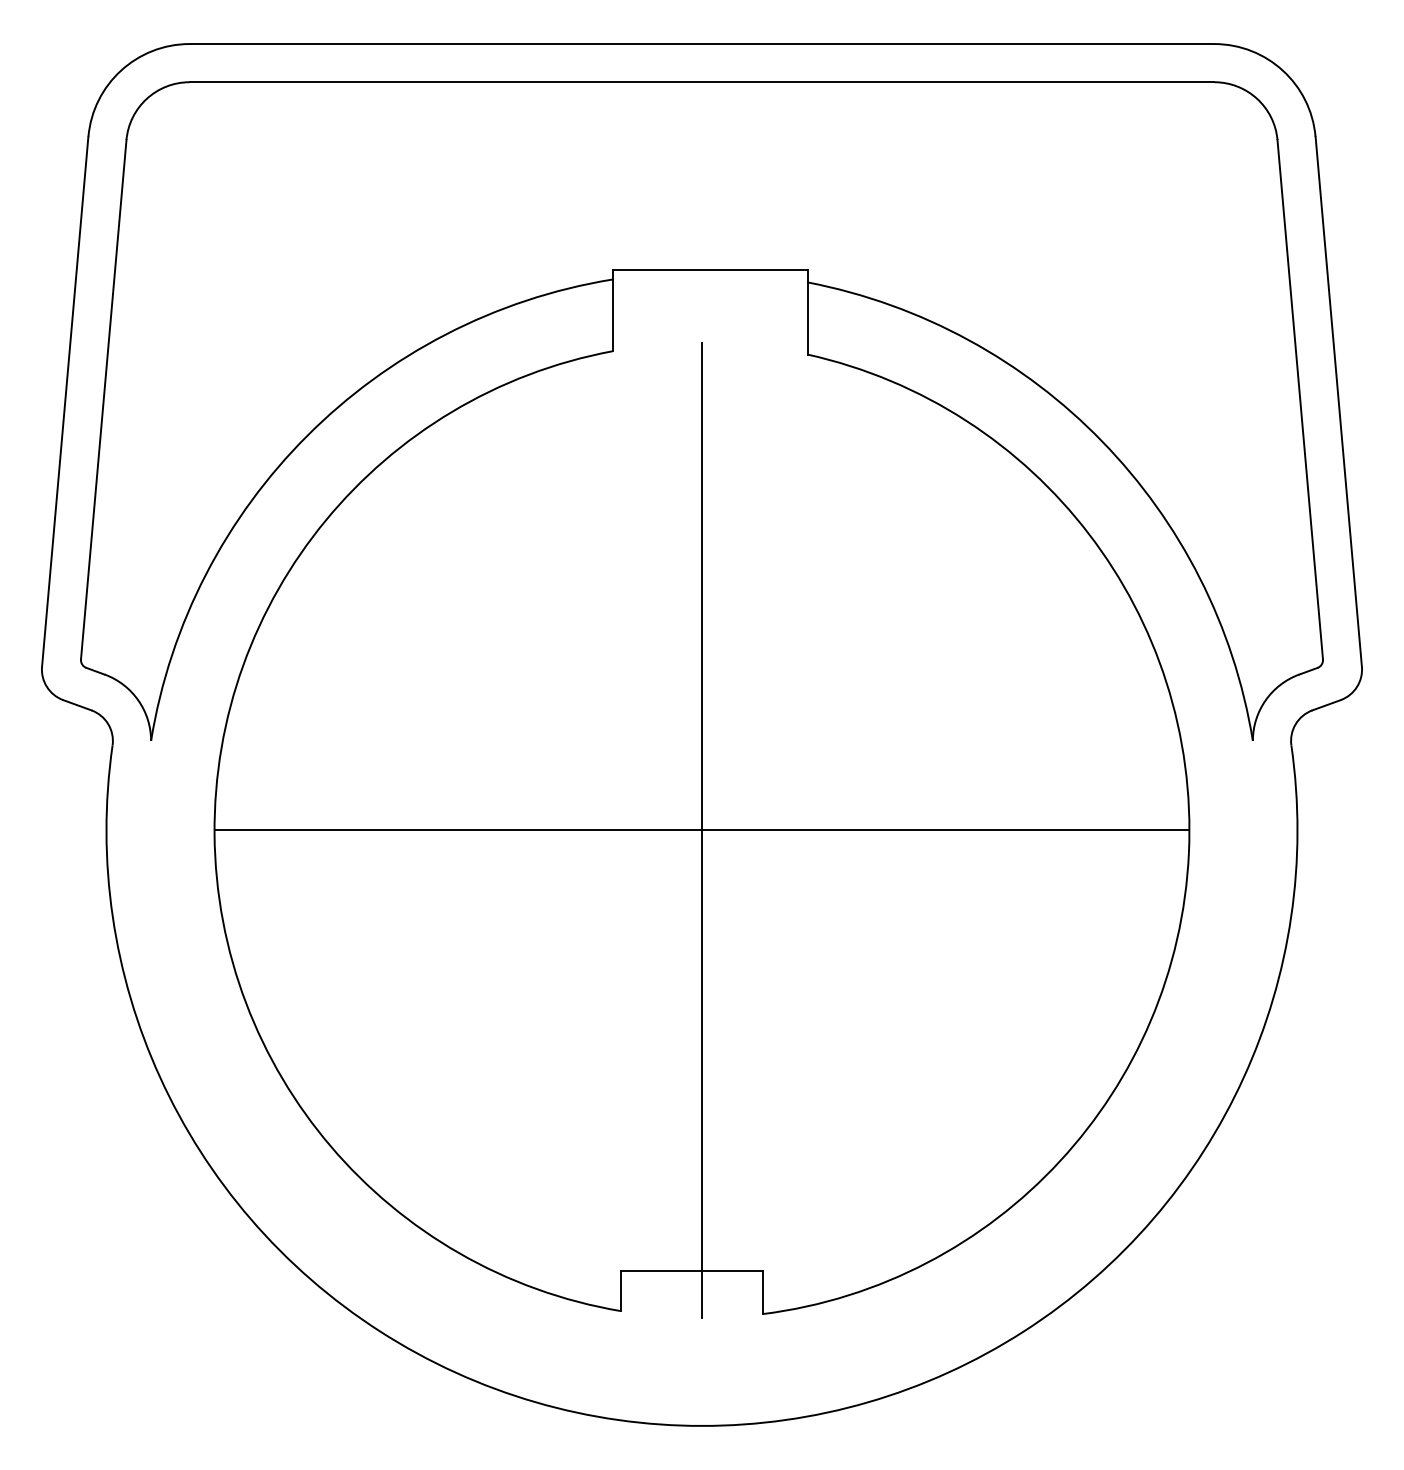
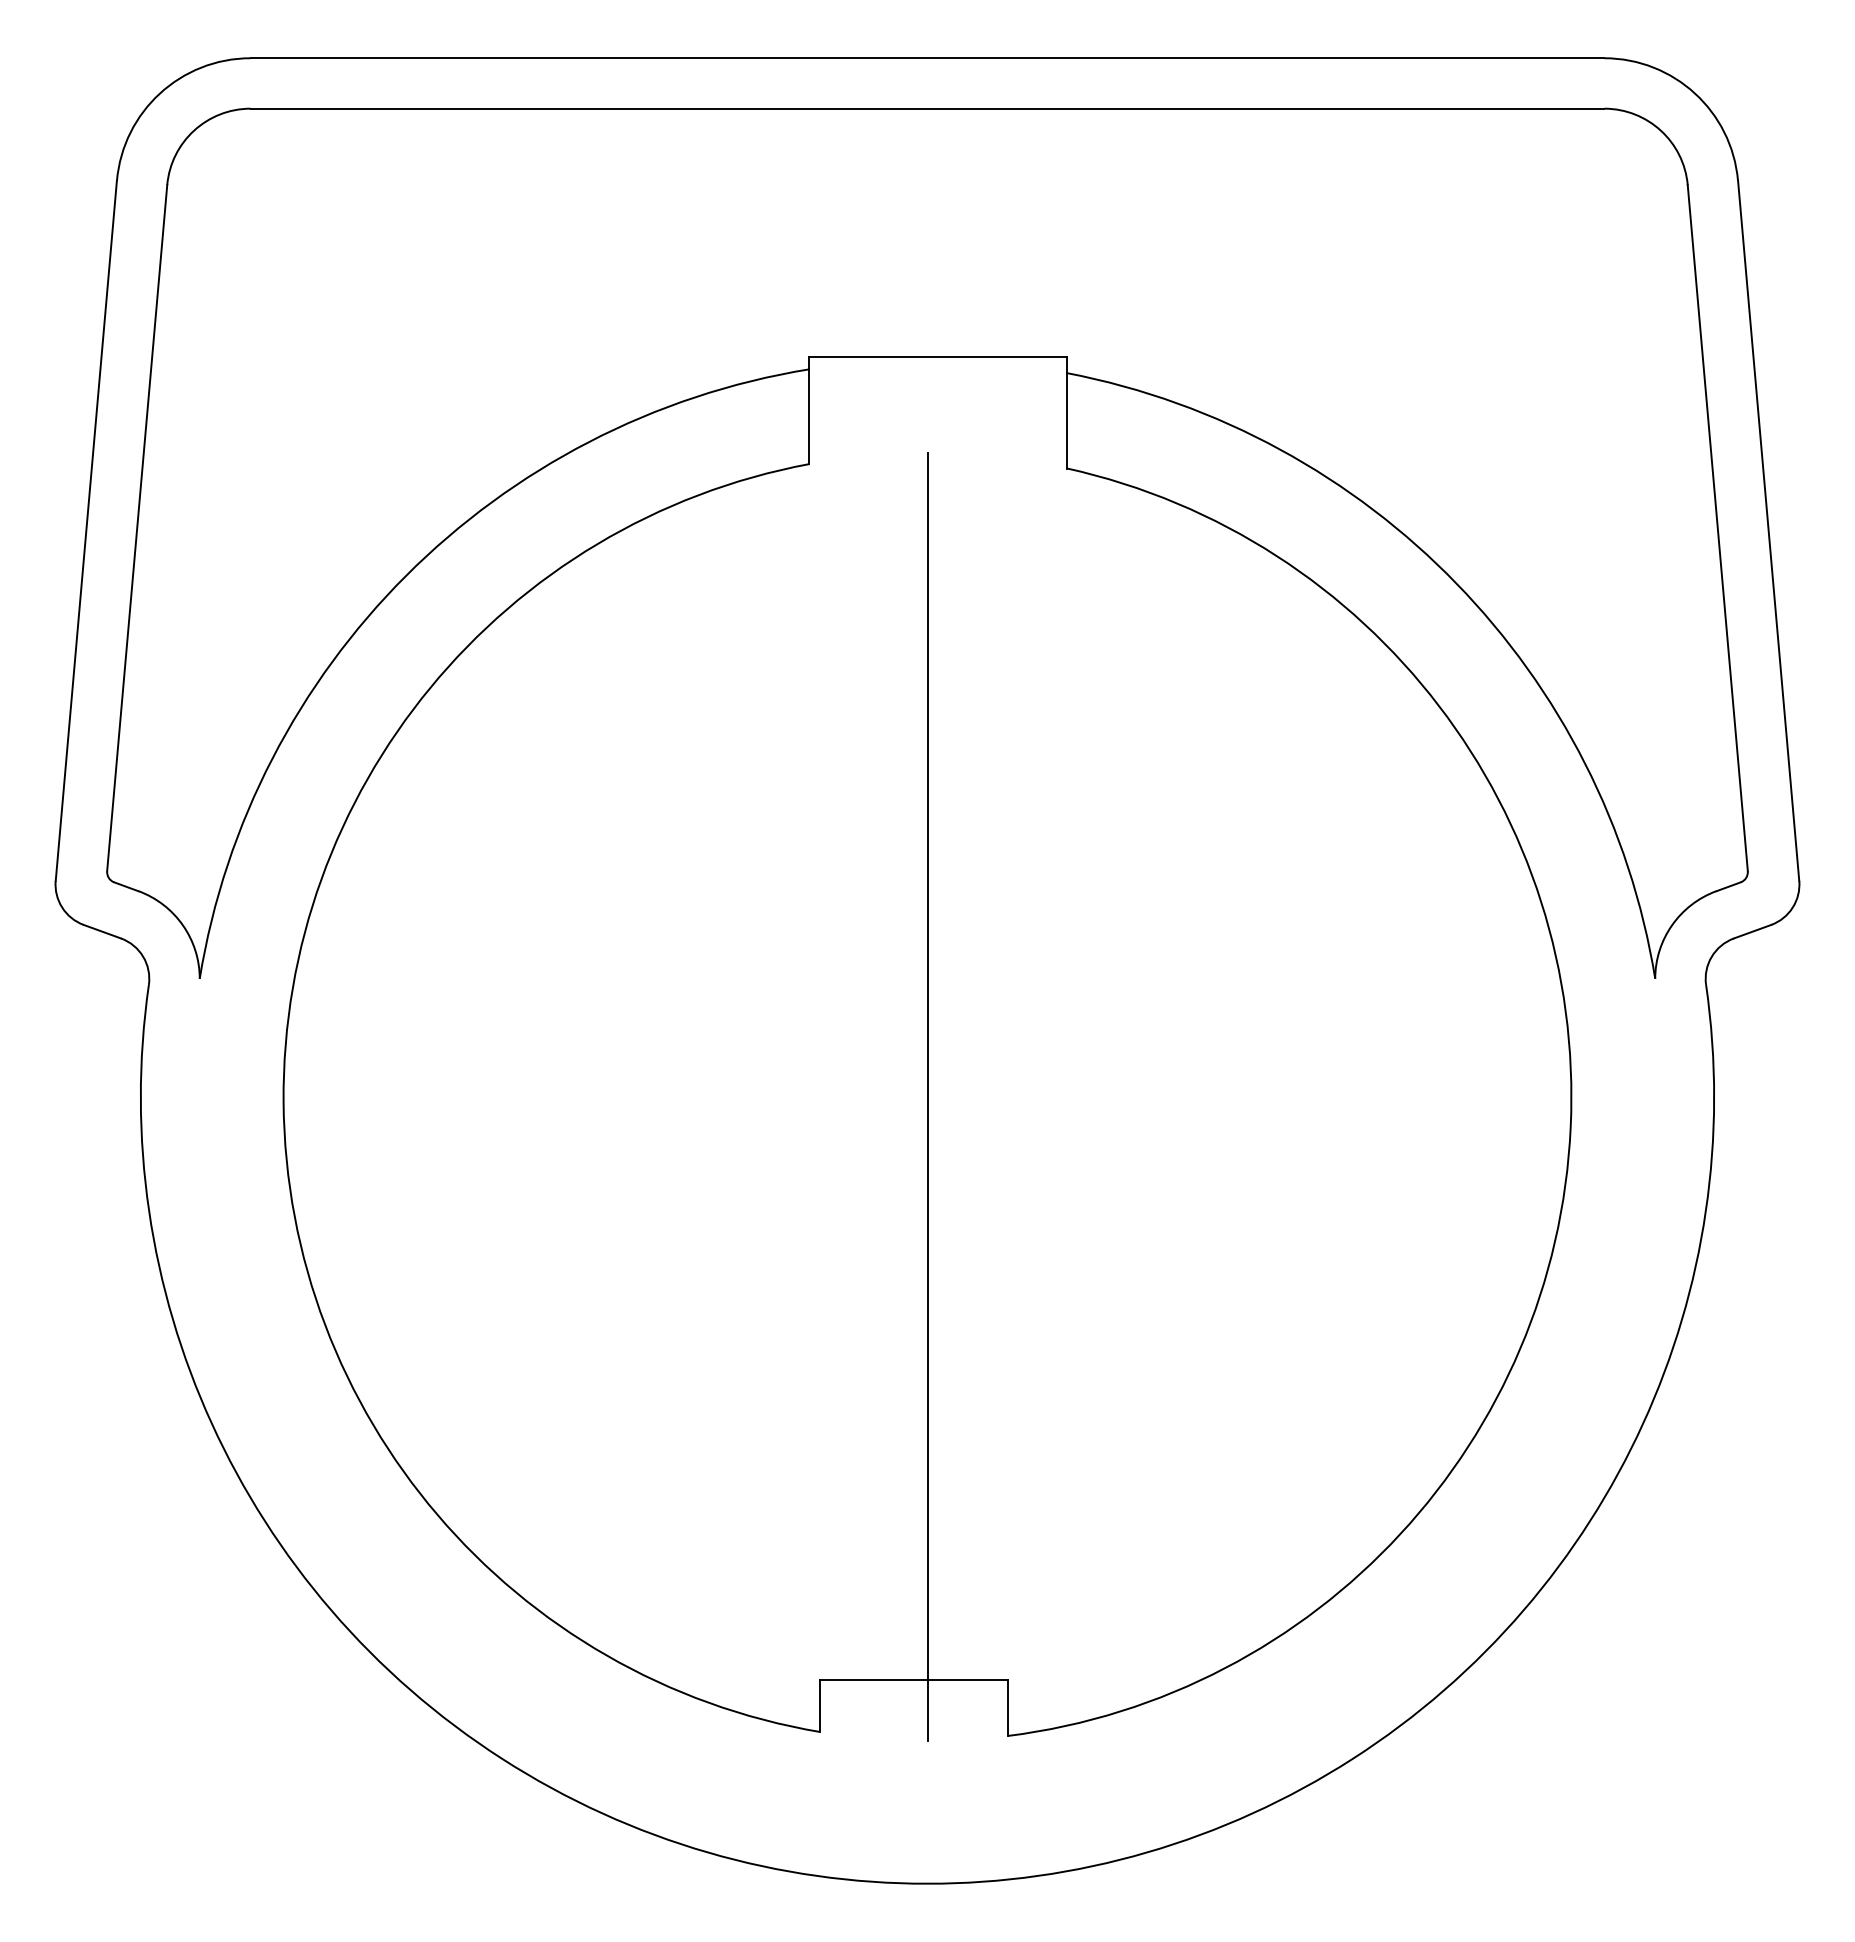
line: (702, 830) -> (927, 1097), removed

